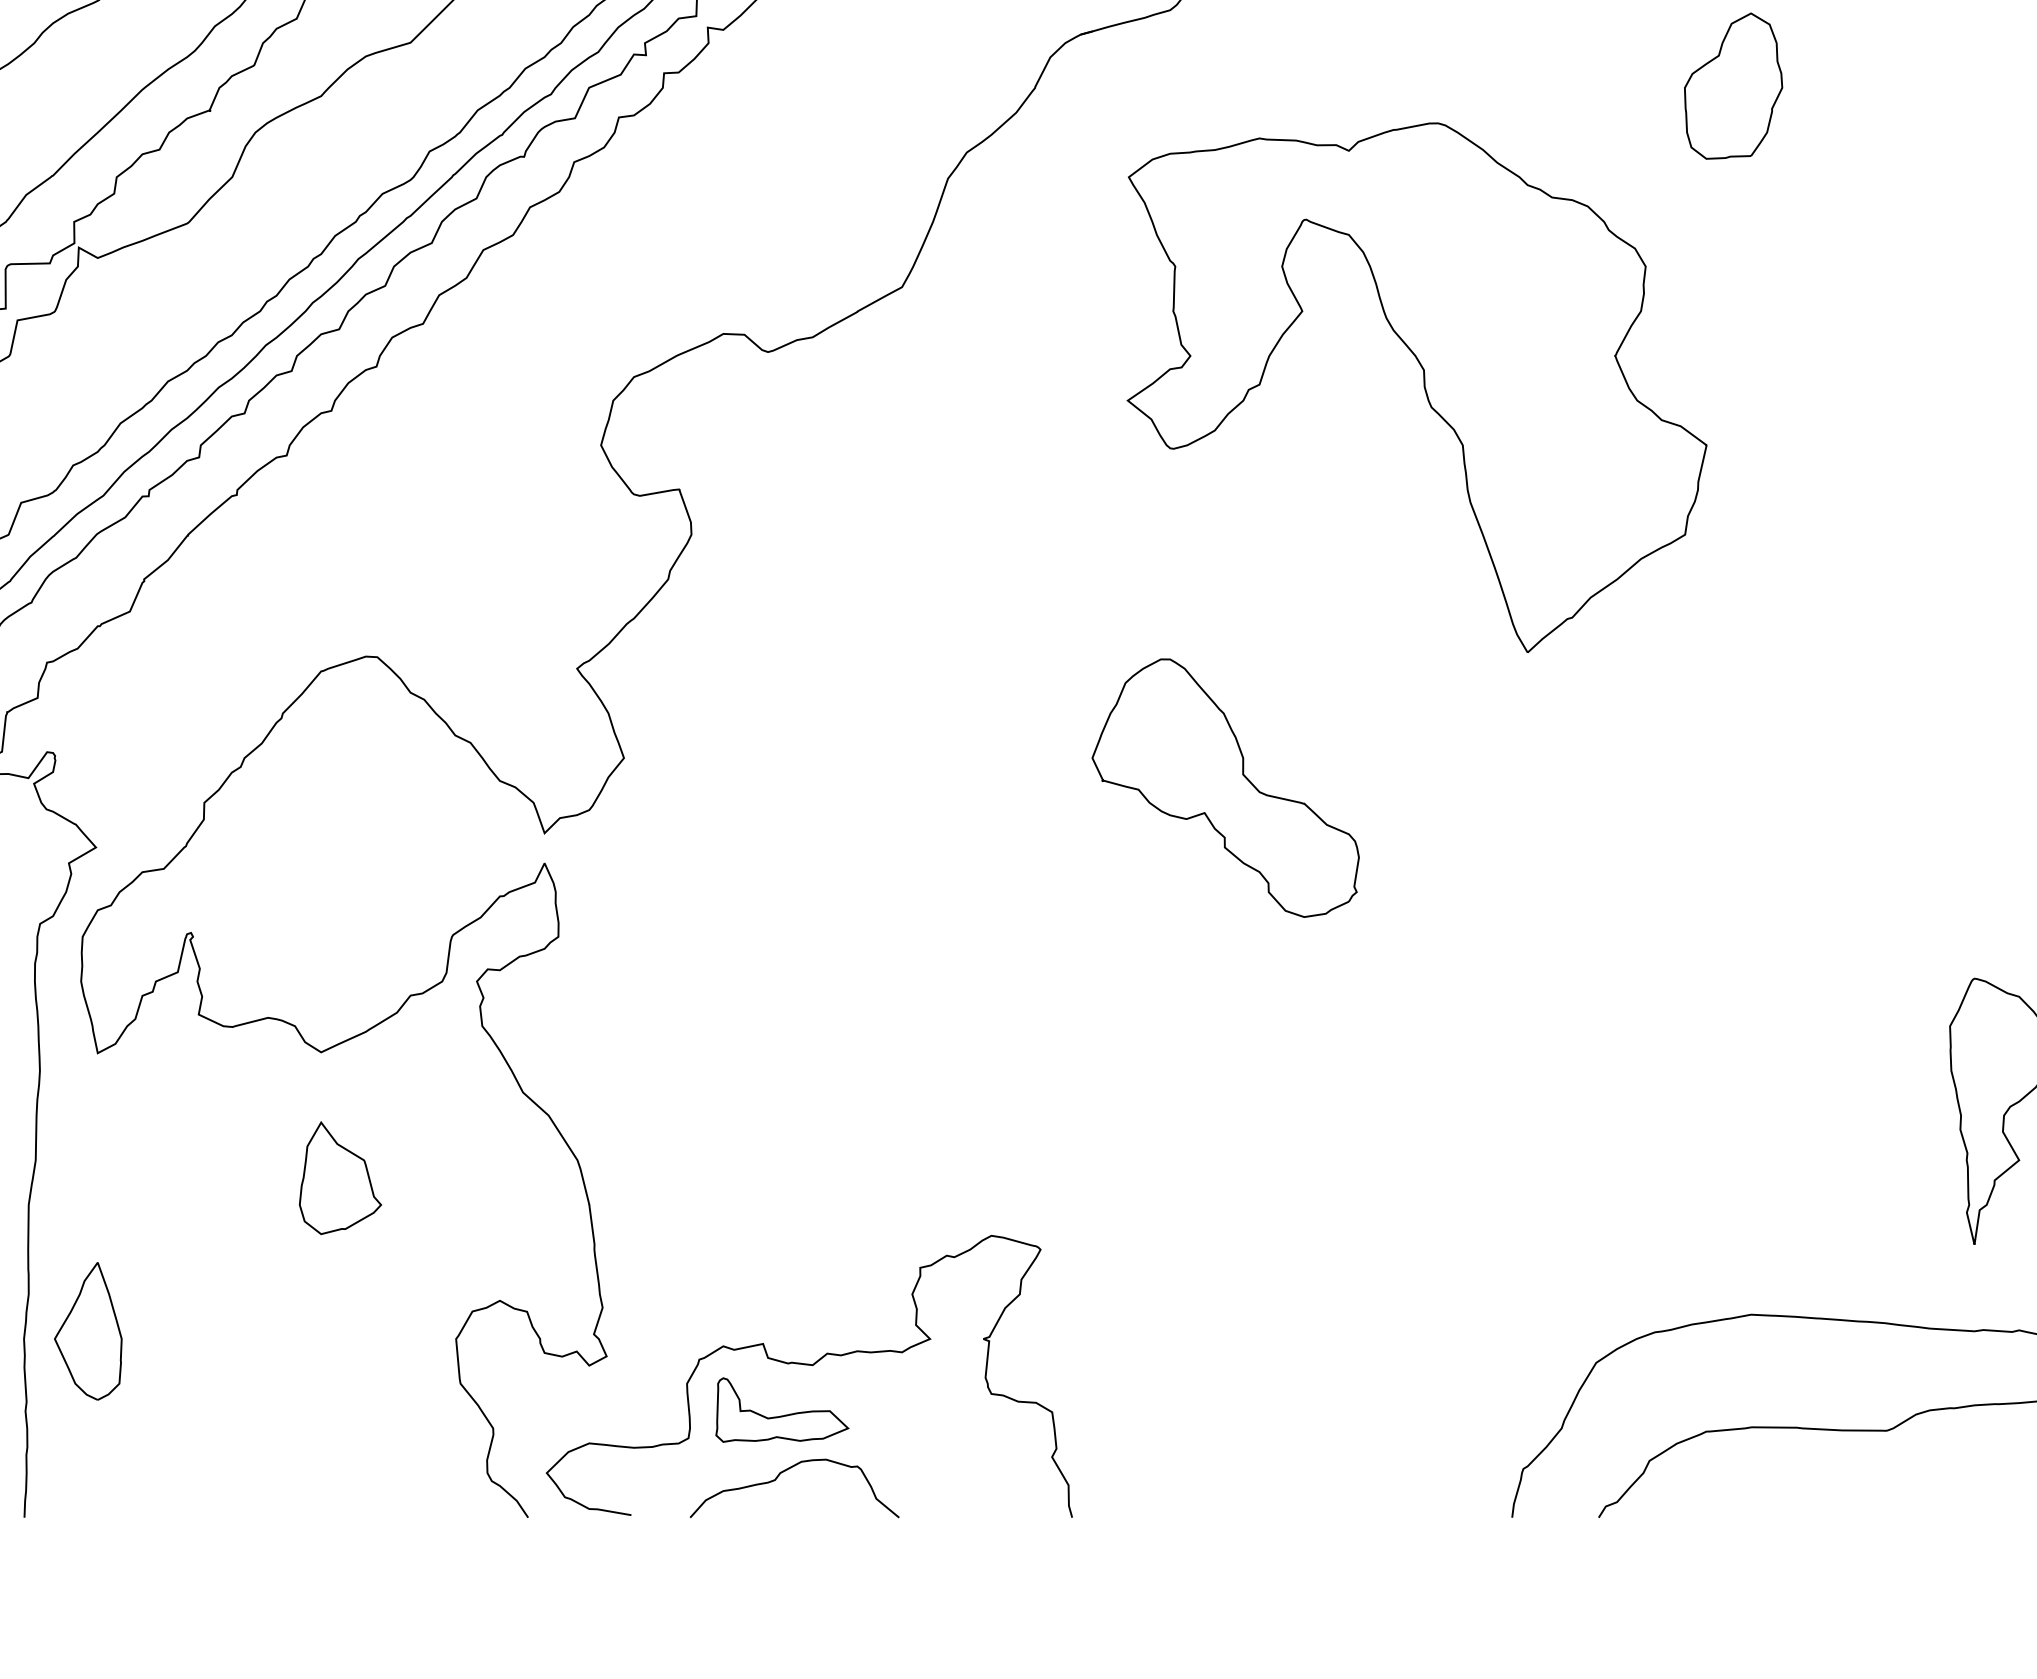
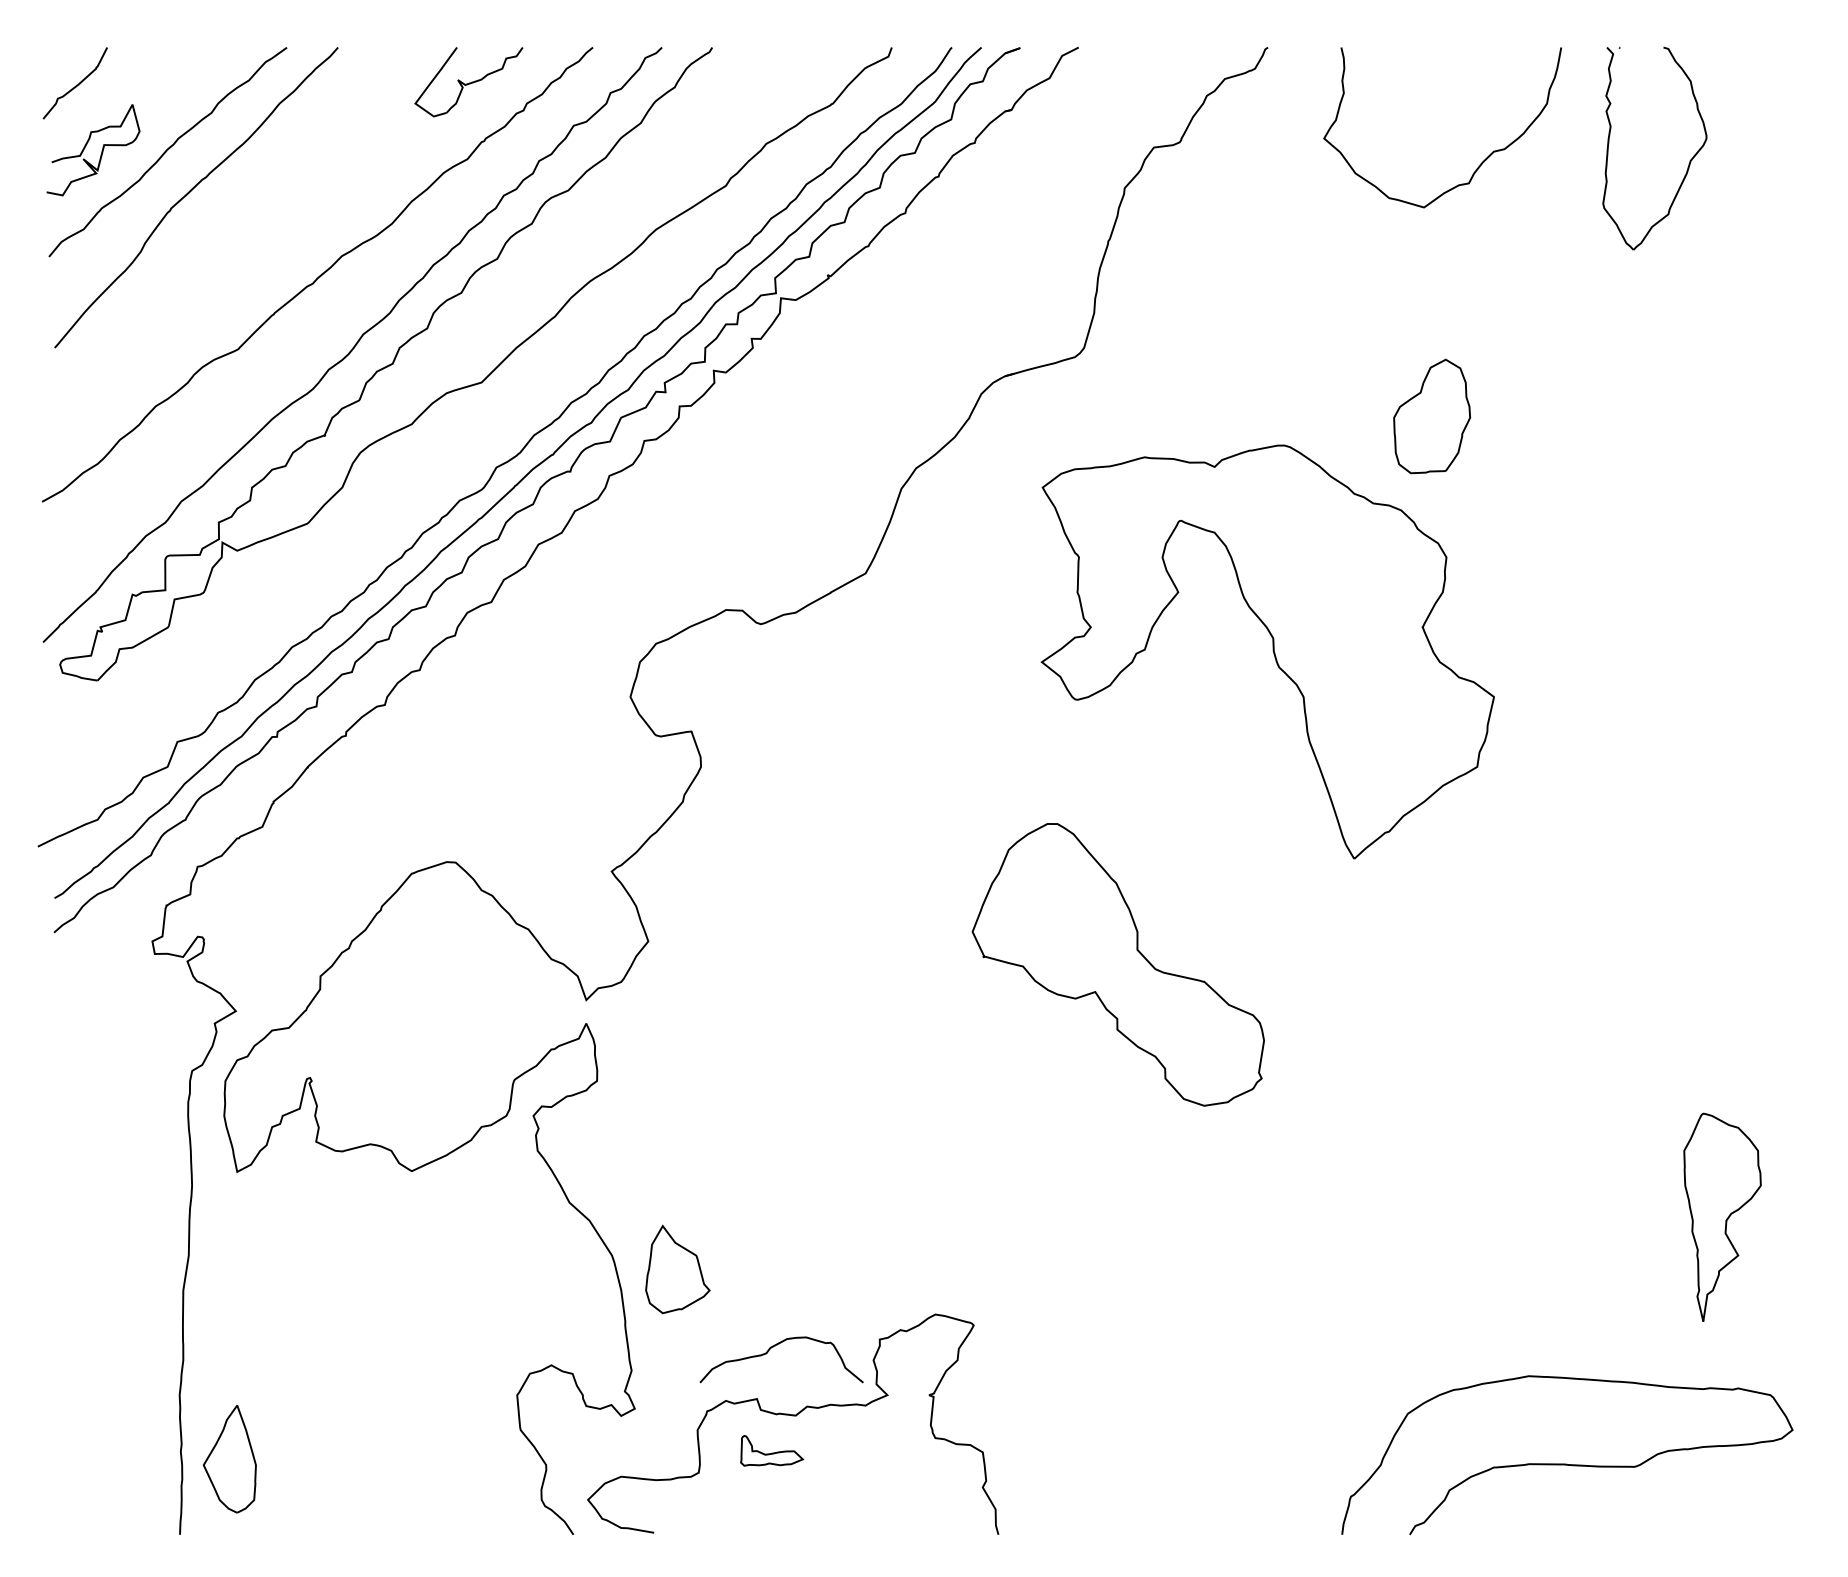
part: (1734, 86) -> (1432, 416), moved
part: (1225, 787) -> (1118, 964), size x1.4
part: (340, 1178) -> (677, 1269), moved
part: (87, 1331) -> (229, 1459), moved
part: (781, 1409) -> (771, 1450), size x0.6
curve: (786, 1471) -> (775, 1346), moved

